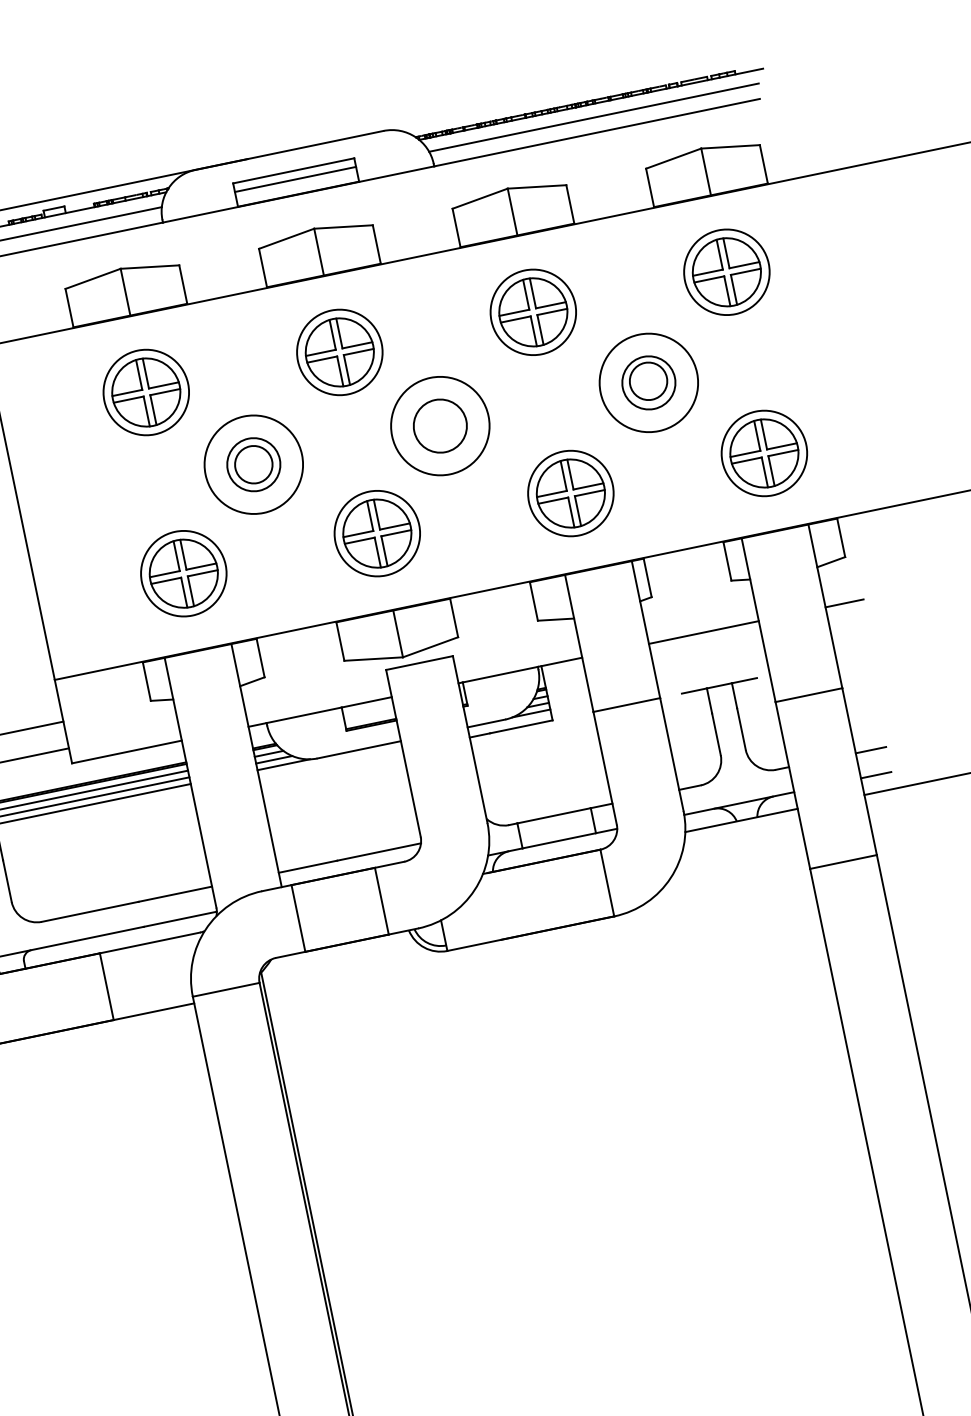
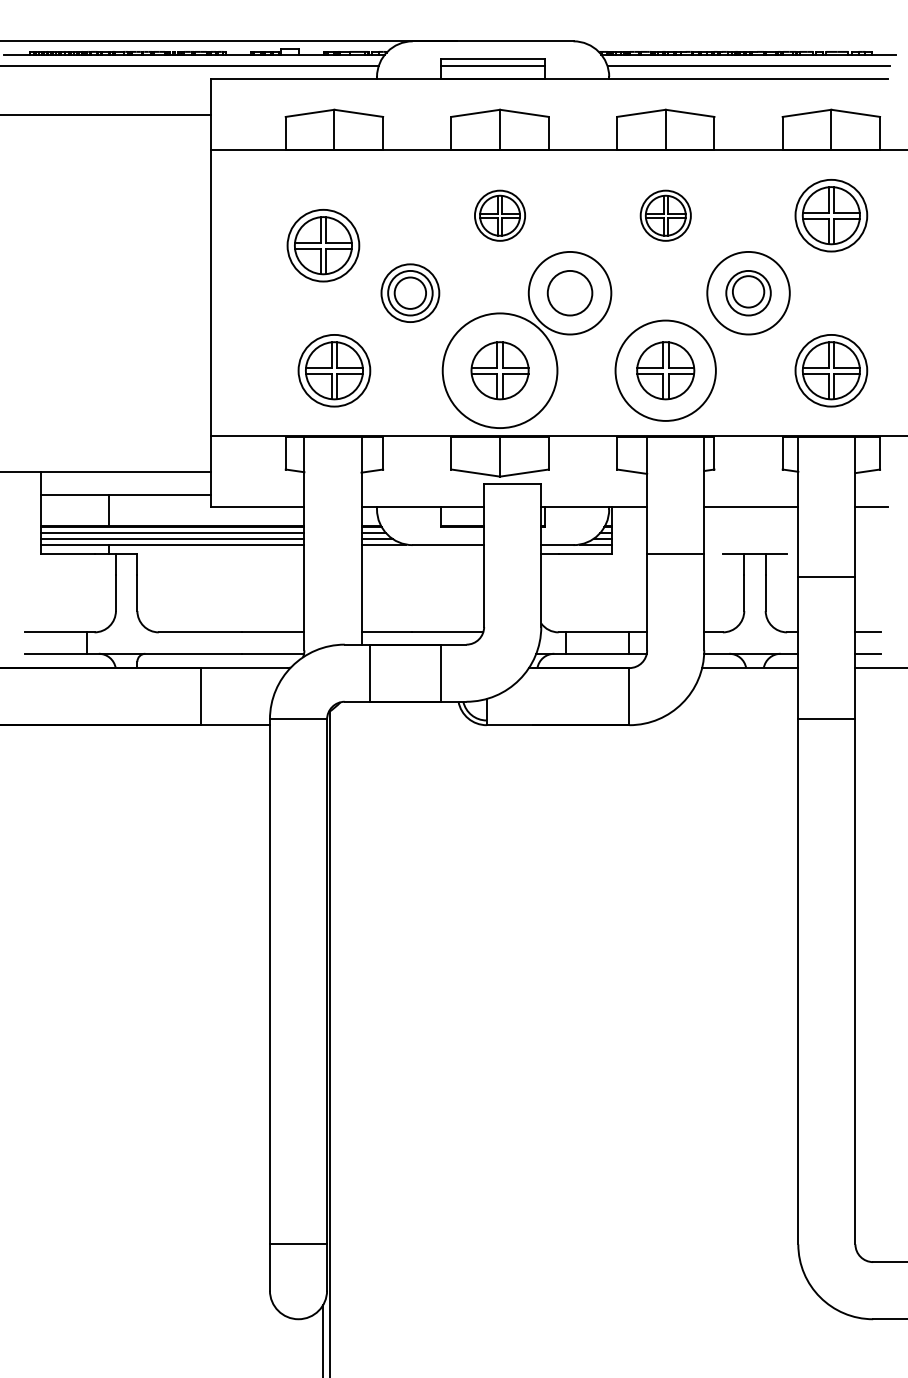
part: (533, 312) -> (665, 215), size x0.7
part: (339, 352) -> (499, 215), size x0.7
part: (146, 392) -> (323, 245), moved
circle: (253, 463) -> (410, 292), size x0.7
circle: (570, 493) -> (665, 370), size x1.4
circle: (376, 533) -> (499, 370), size x1.6

